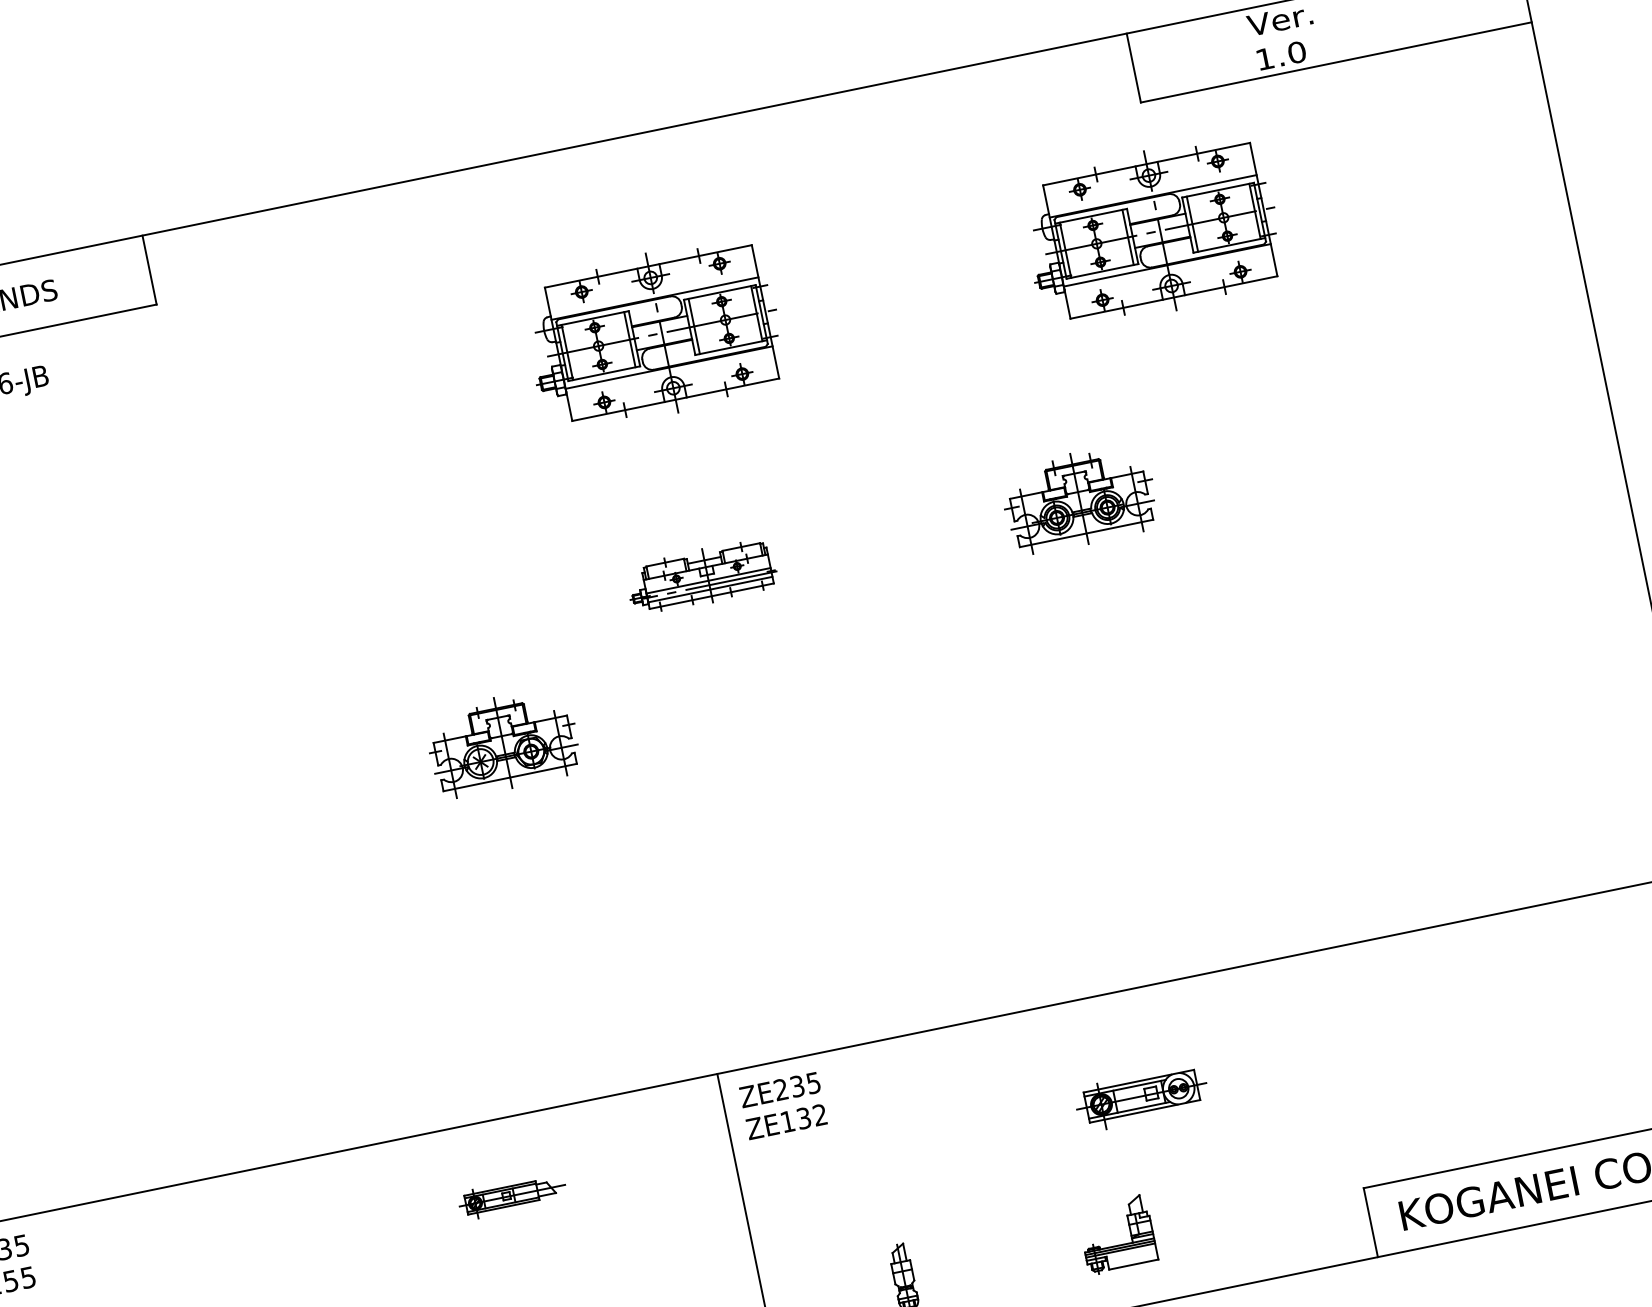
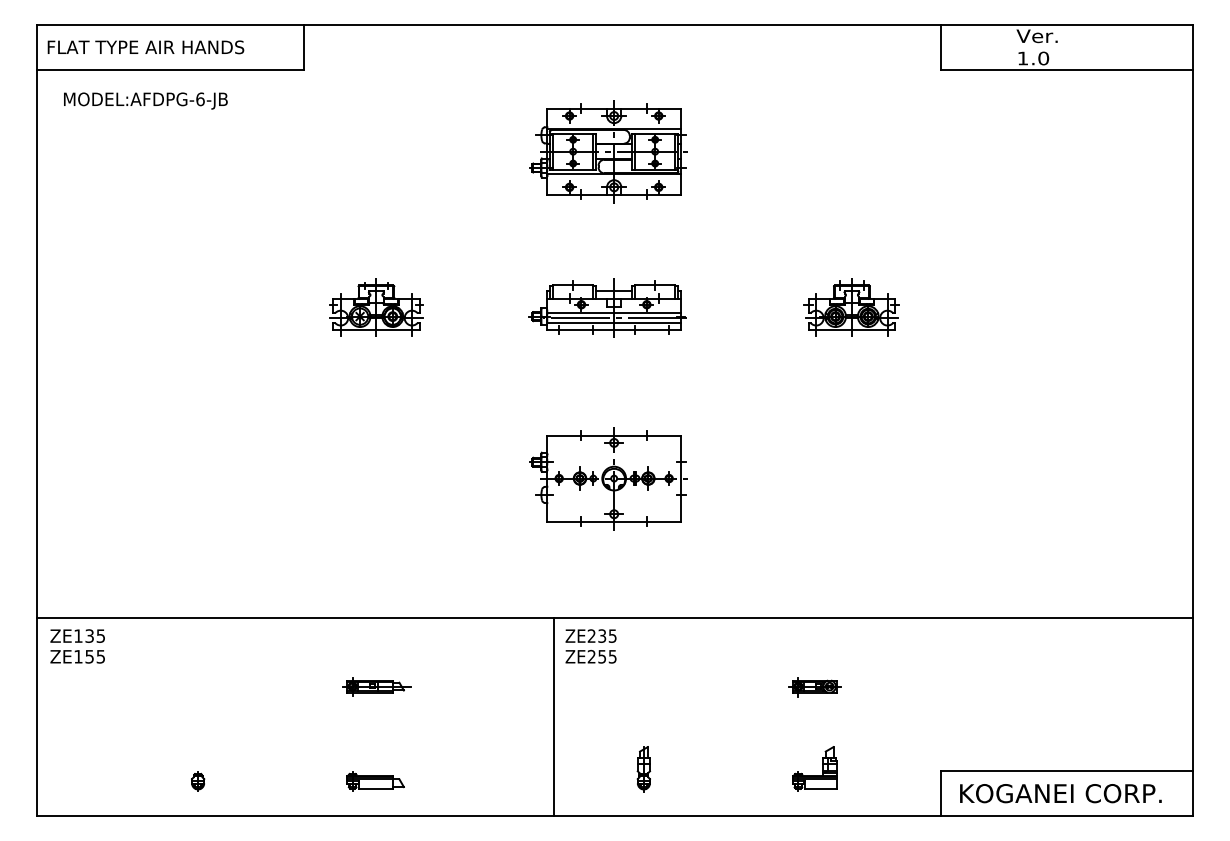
part: (1151, 232) -> (930, 151), removed
part: (701, 576) -> (607, 307), size x1.67
part: (503, 742) -> (376, 307), moved
part: (757, 840) -> (608, 478), added
part: (1142, 1098) -> (814, 687), size x0.62
text: (802, 1118) -> (601, 656), ZE132 -> ZE255
part: (512, 1195) -> (376, 686), moved
part: (1119, 1245) -> (814, 775), moved

